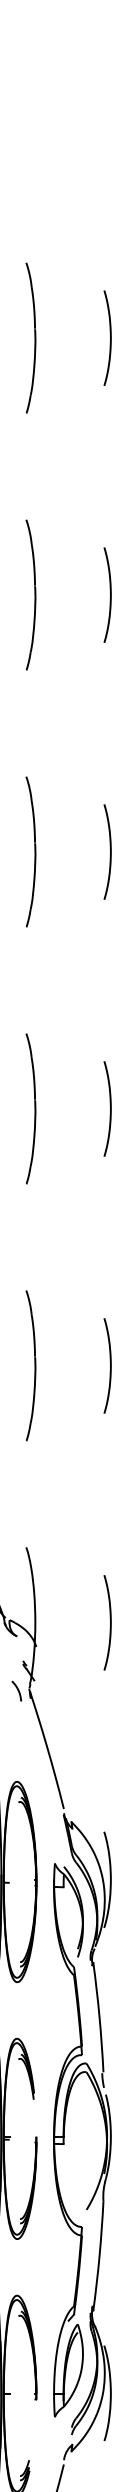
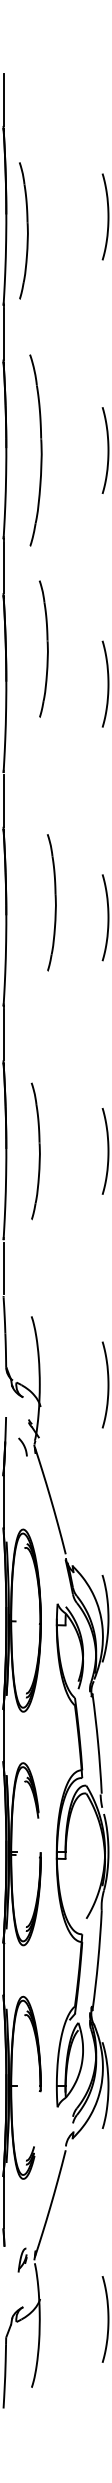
part: (30, 337) -> (23, 230), moved
part: (30, 595) -> (35, 450), size x1.4
part: (30, 851) -> (43, 648), moved
part: (30, 1108) -> (51, 902), moved

